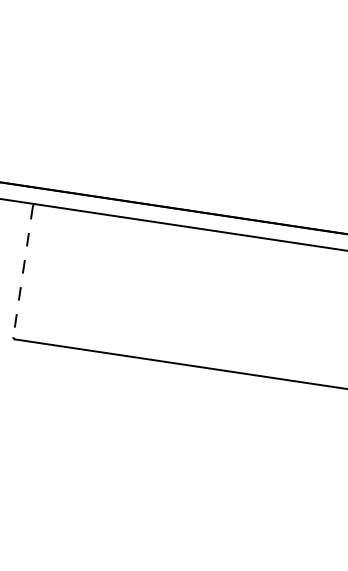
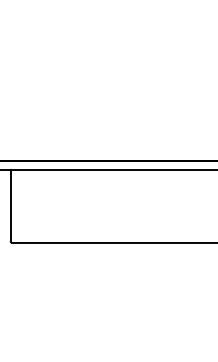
line: (22, 272) -> (10, 206), dashed -> solid

